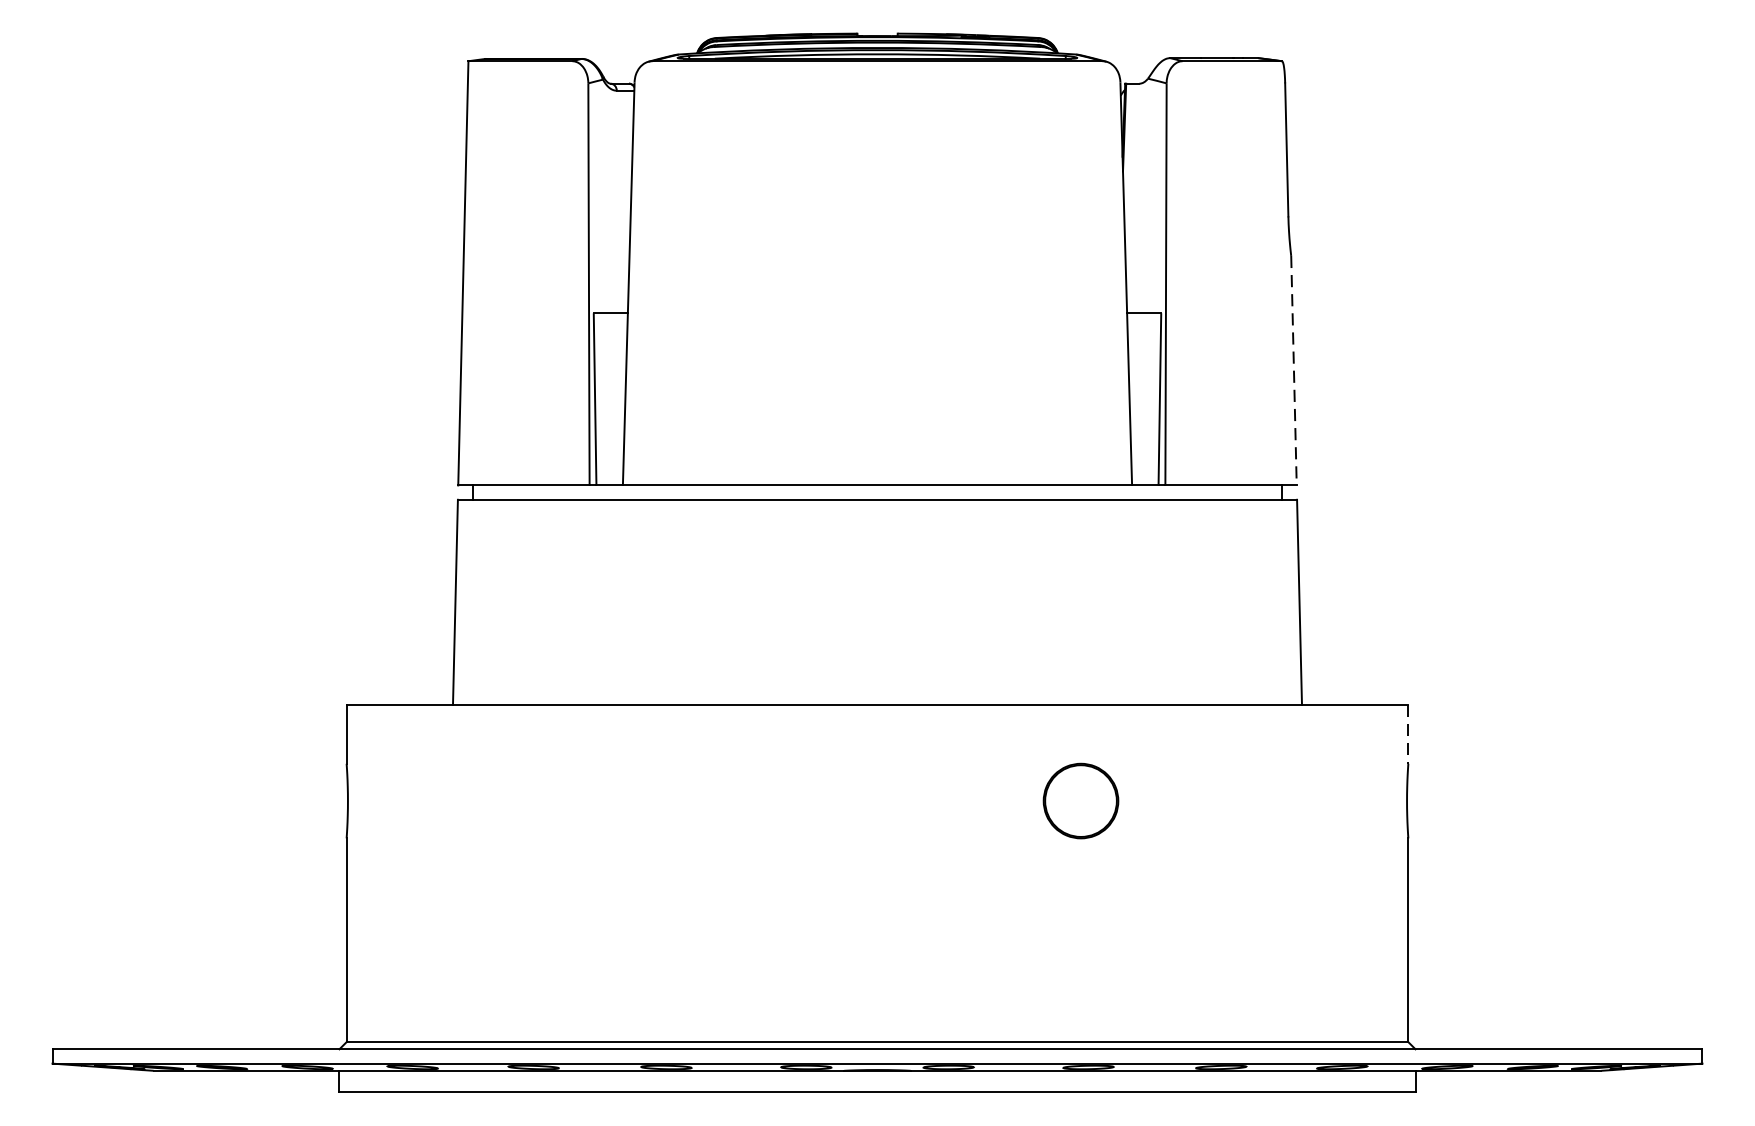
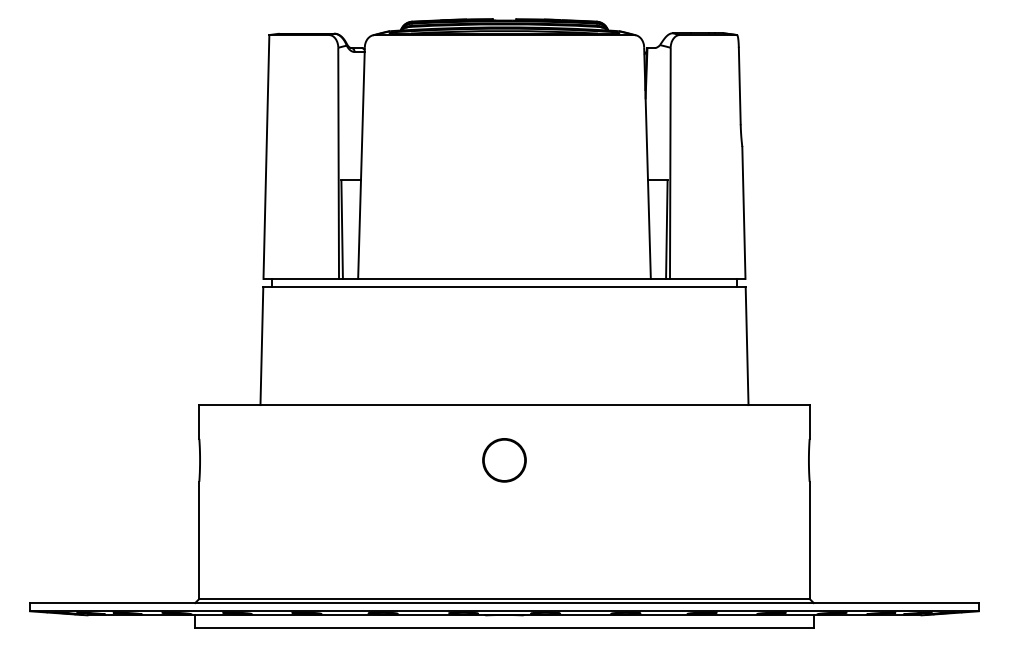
line: (1293, 369) -> (743, 212), dashed -> solid
line: (1408, 735) -> (809, 422), dashed -> solid
part: (1081, 801) -> (504, 460), moved

